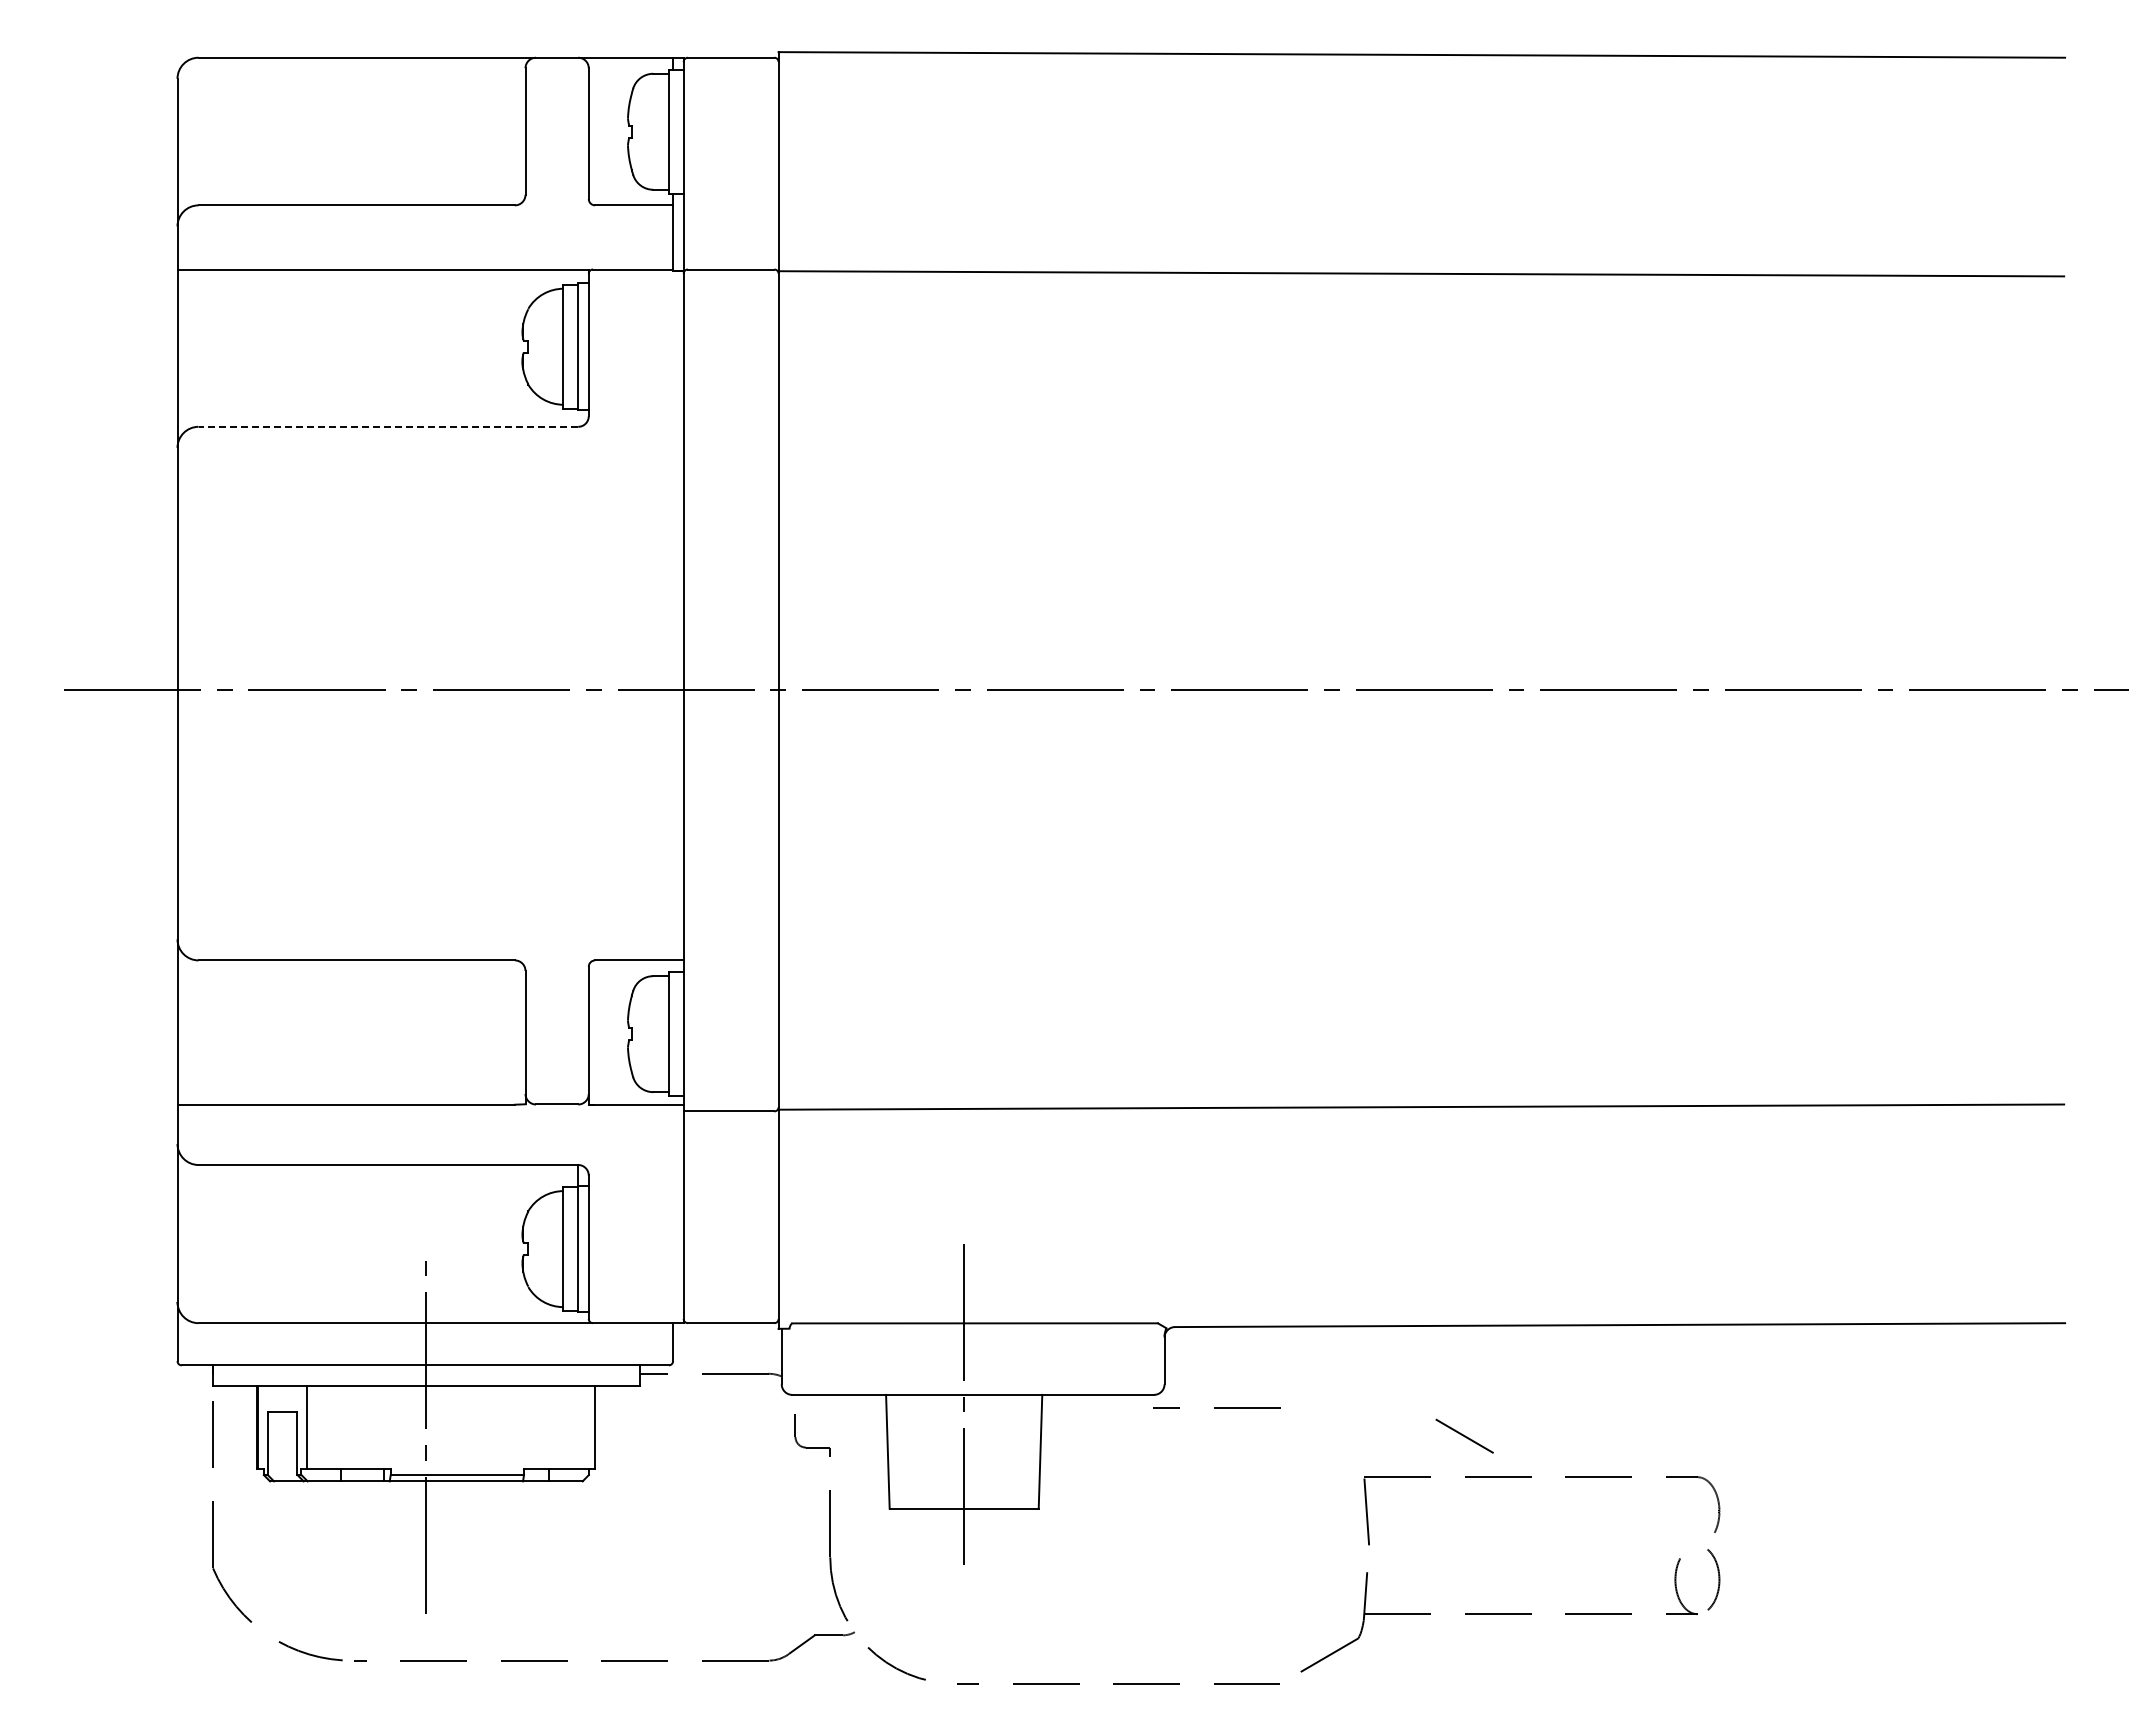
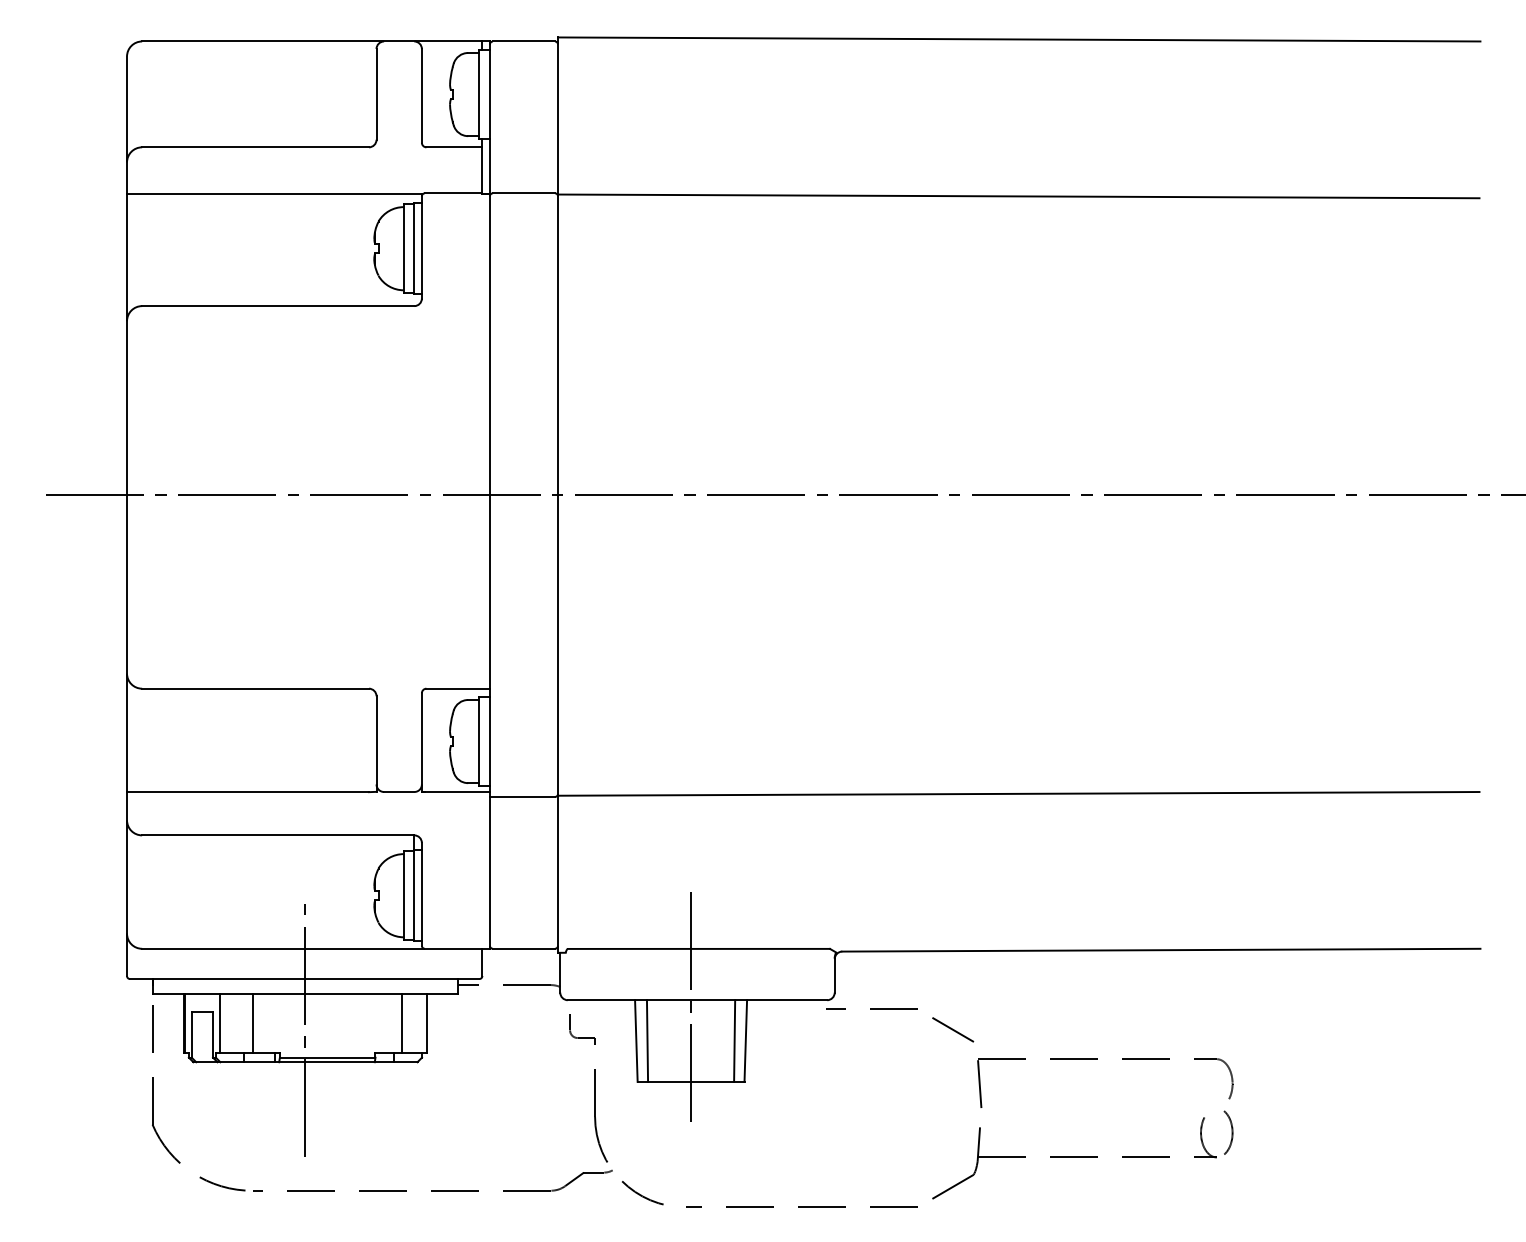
line: (388, 426) -> (278, 305), dashed -> solid
line: (353, 1427) -> (253, 1023), added
line: (561, 1427) -> (402, 1023), added
line: (1464, 1435) -> (953, 1029), moved
line: (903, 1451) -> (647, 1040), added
line: (1024, 1451) -> (734, 1040), added

